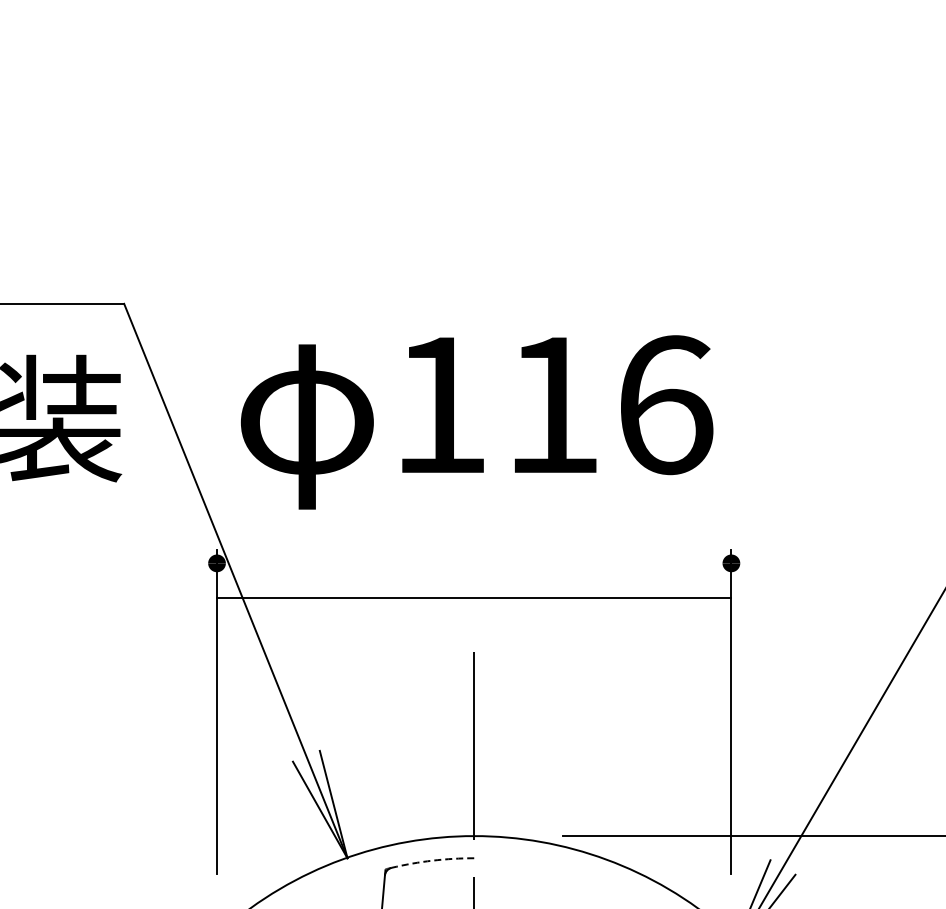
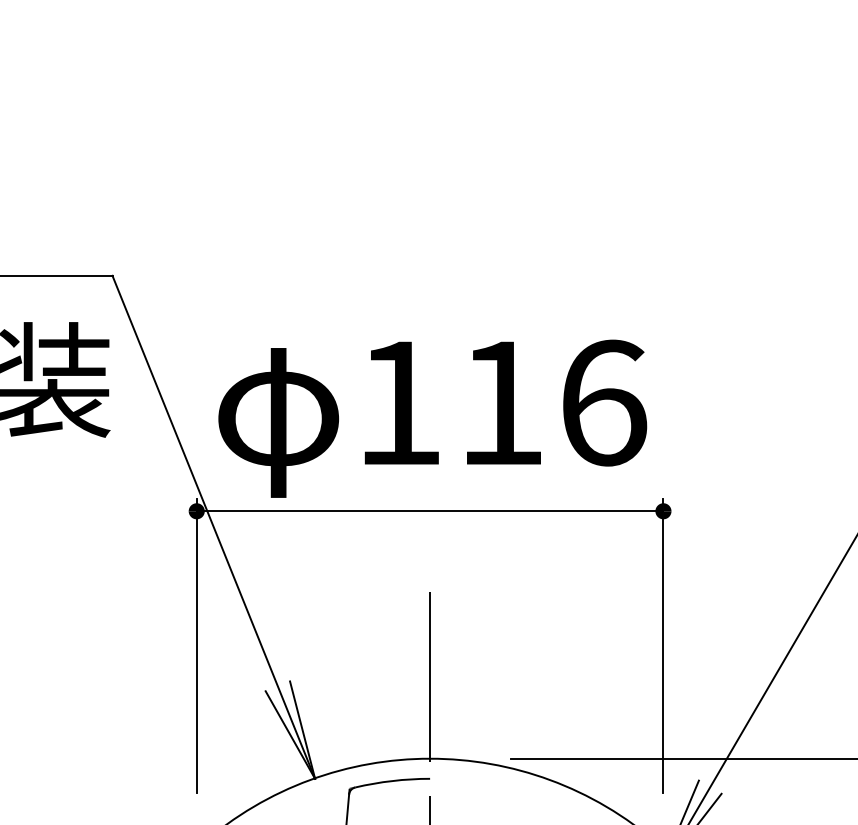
text: (477, 422) -> (433, 418), moved
line: (474, 598) -> (430, 511), moved
arc: (432, 860) -> (392, 780), dashed -> solid

